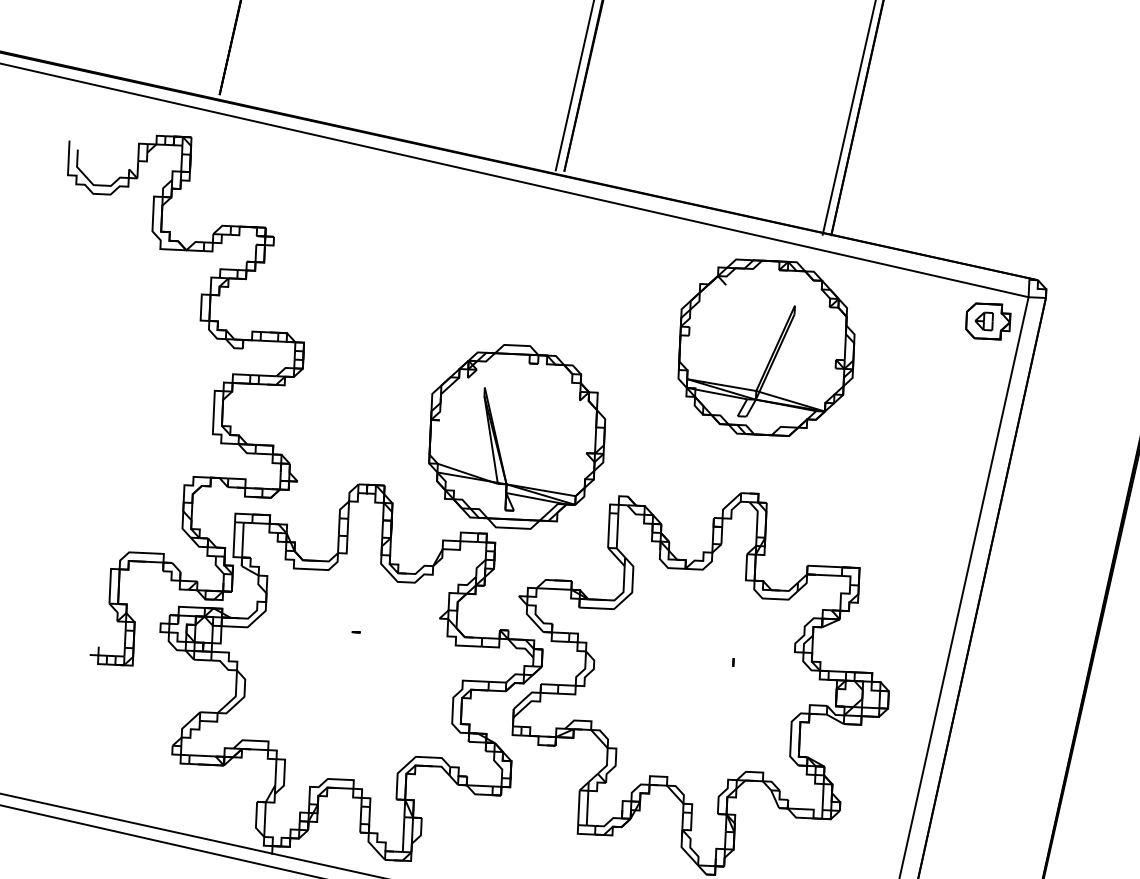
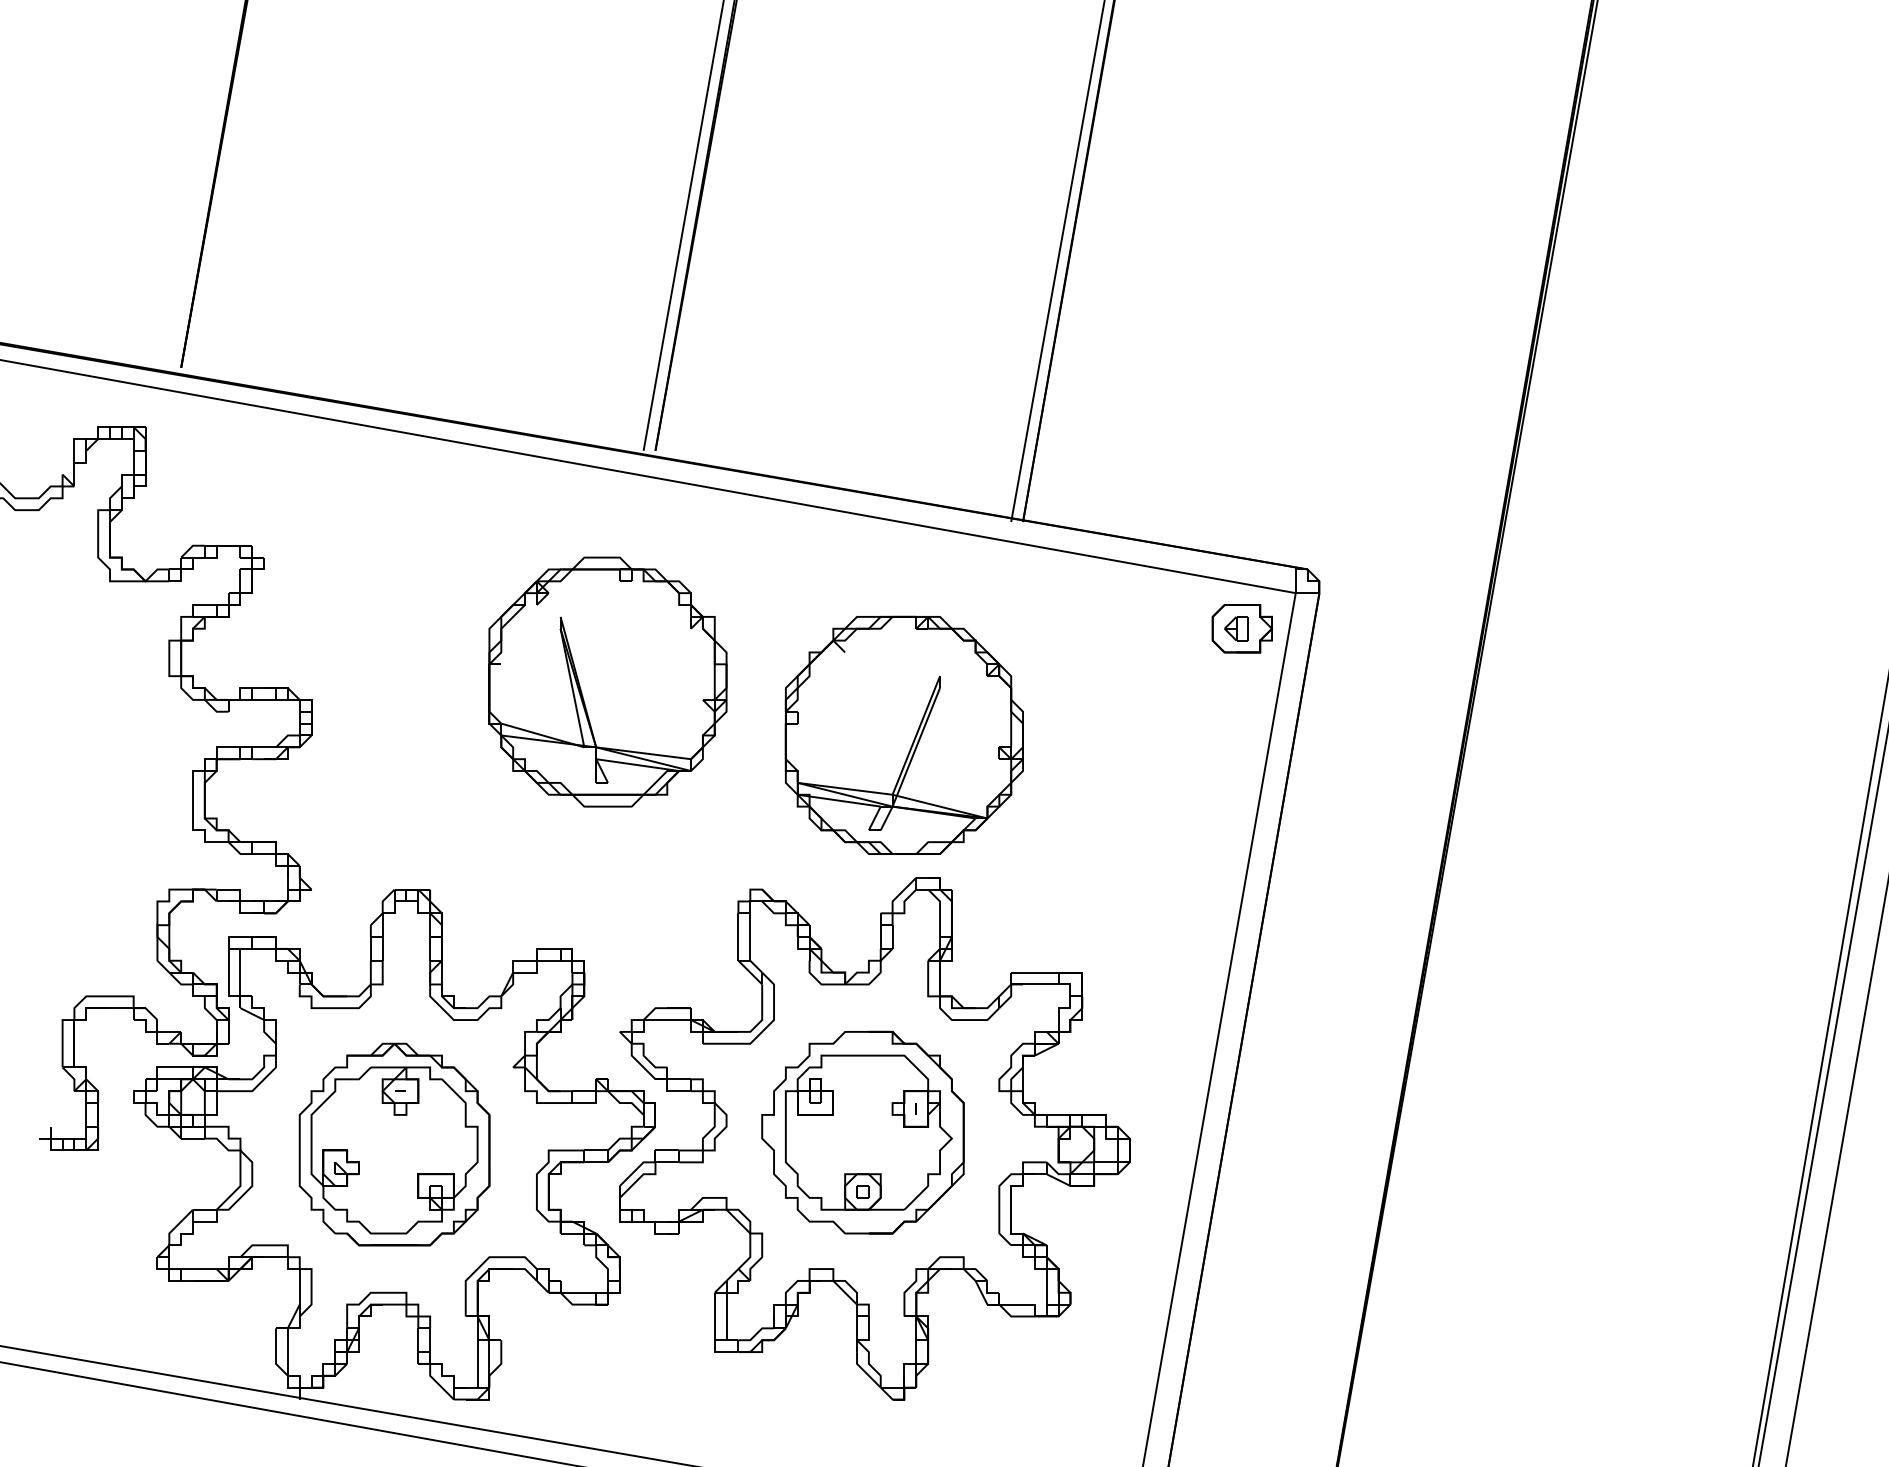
part: (766, 347) -> (903, 734), moved
part: (517, 436) -> (607, 681), moved
part: (350, 671) -> (394, 1144), added
part: (693, 677) -> (862, 1132), added

